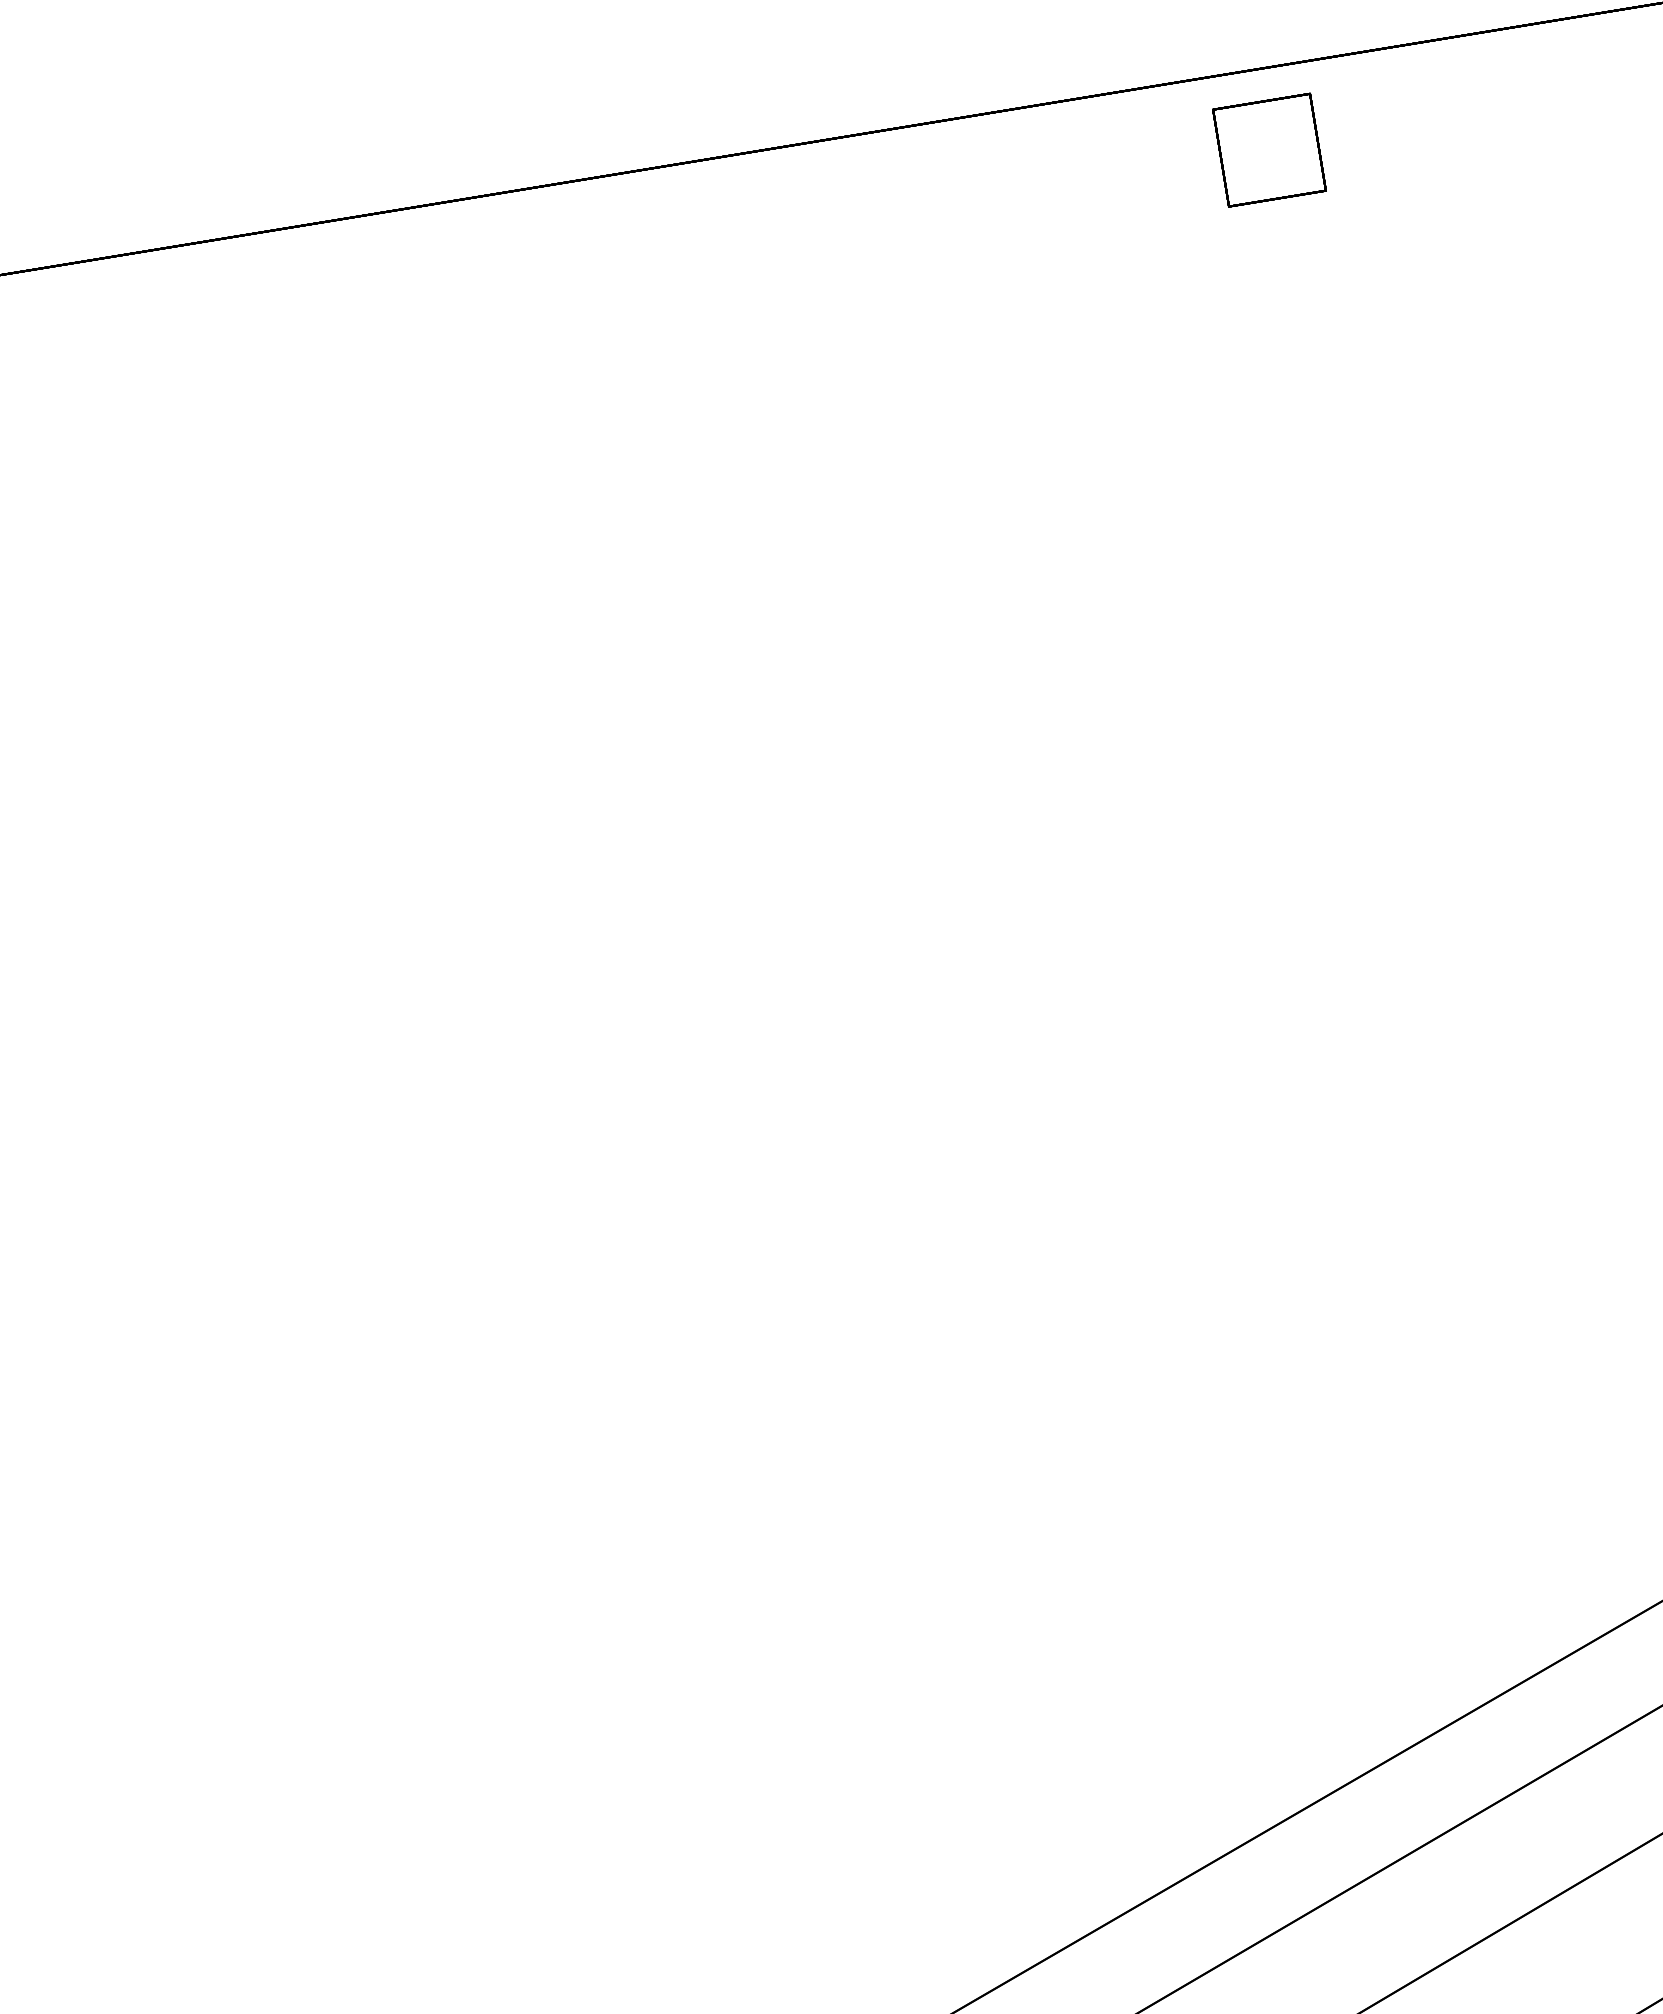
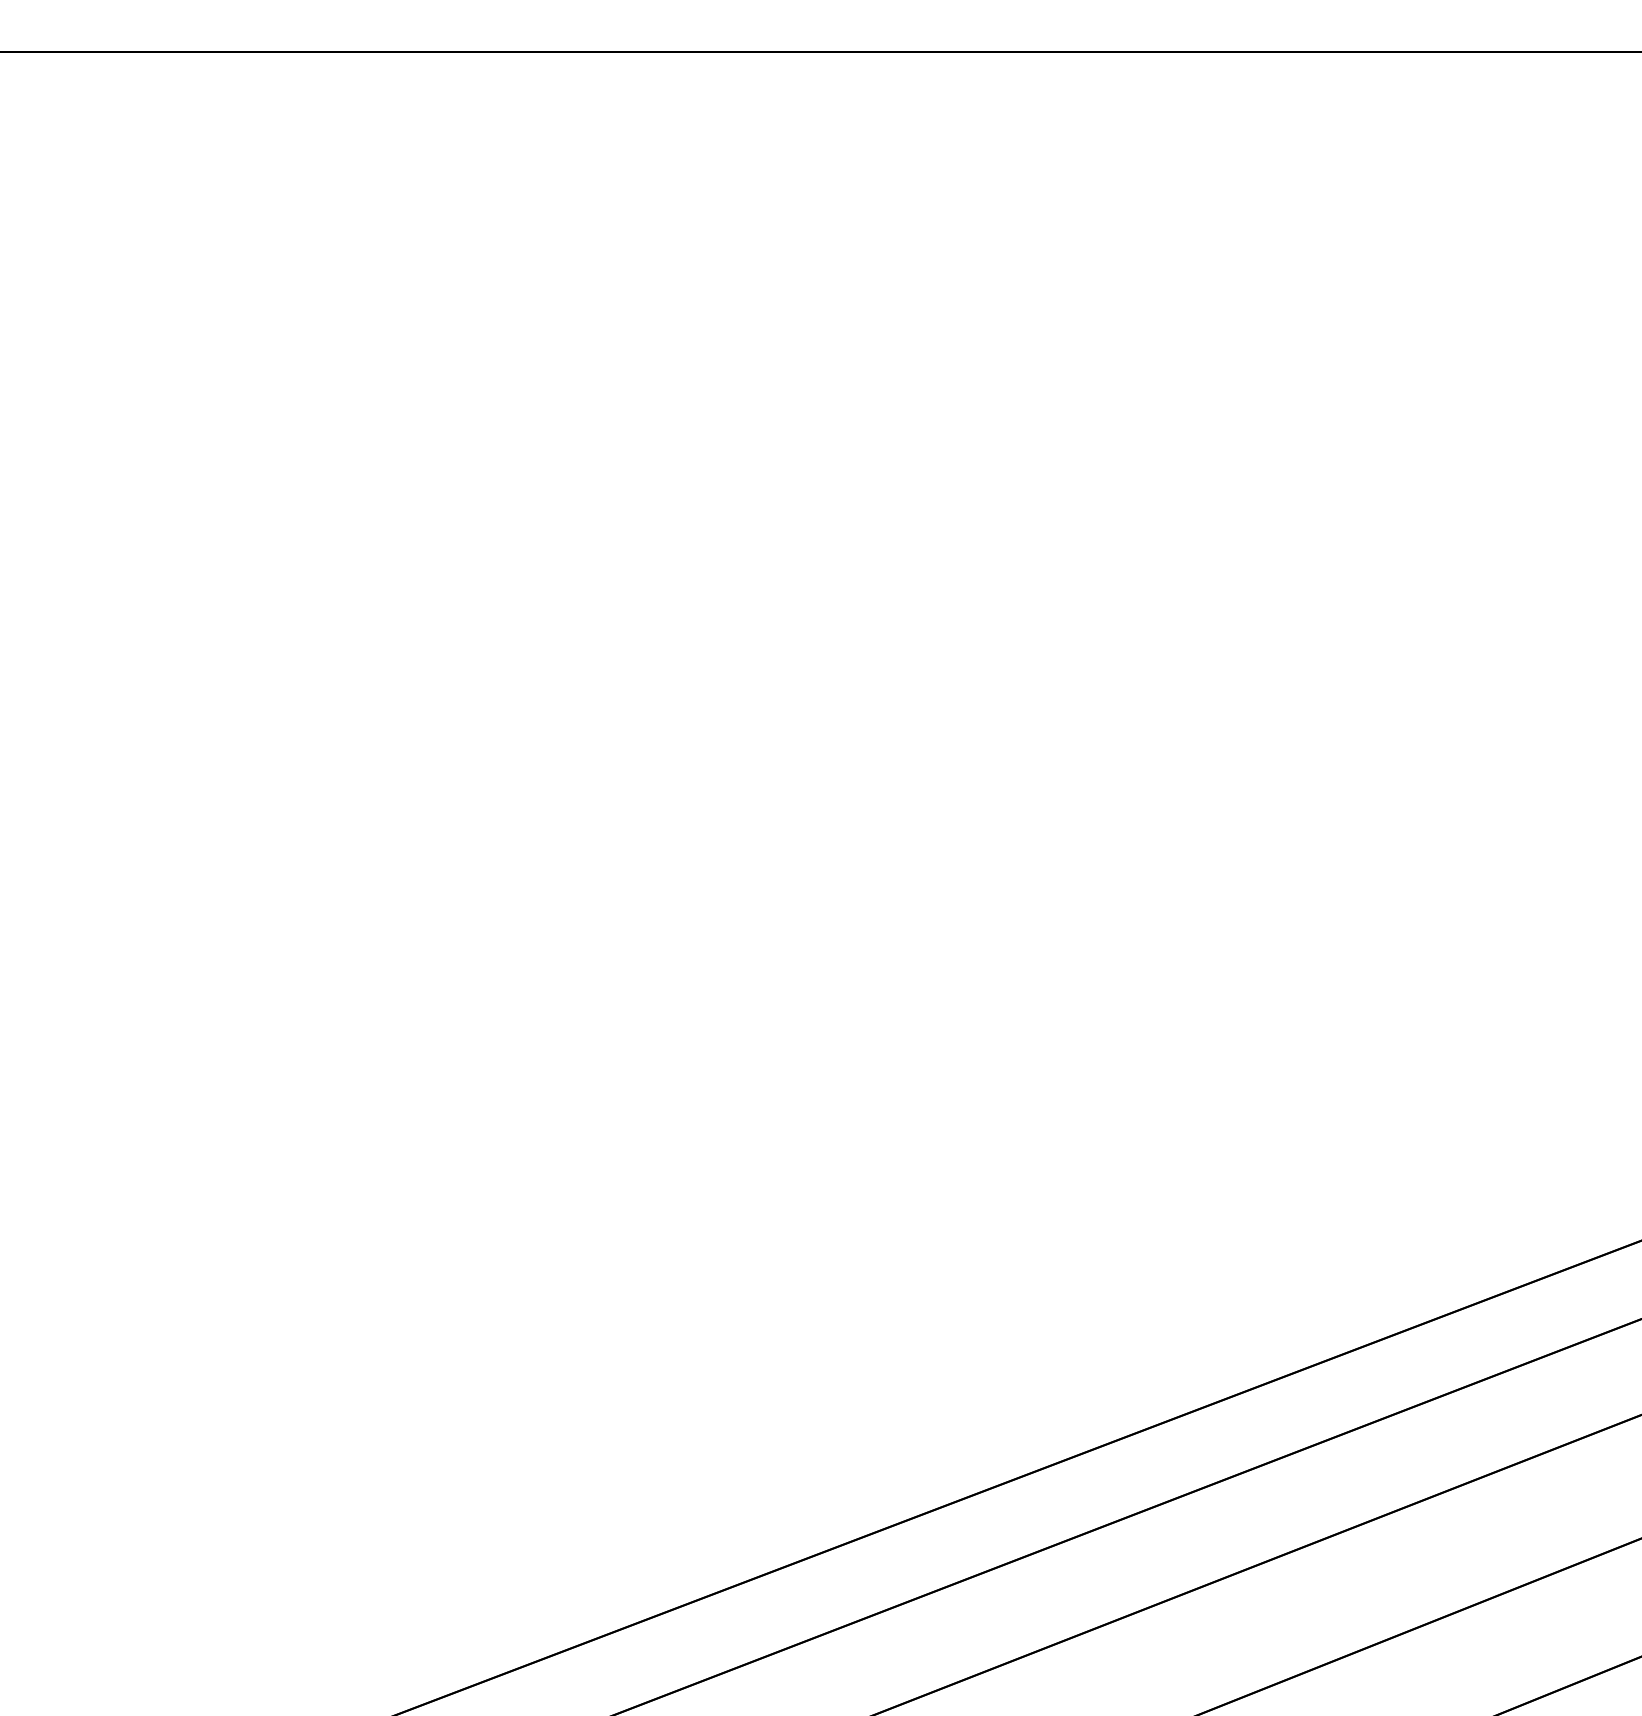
part: (1269, 150) -> (1218, 119), removed

